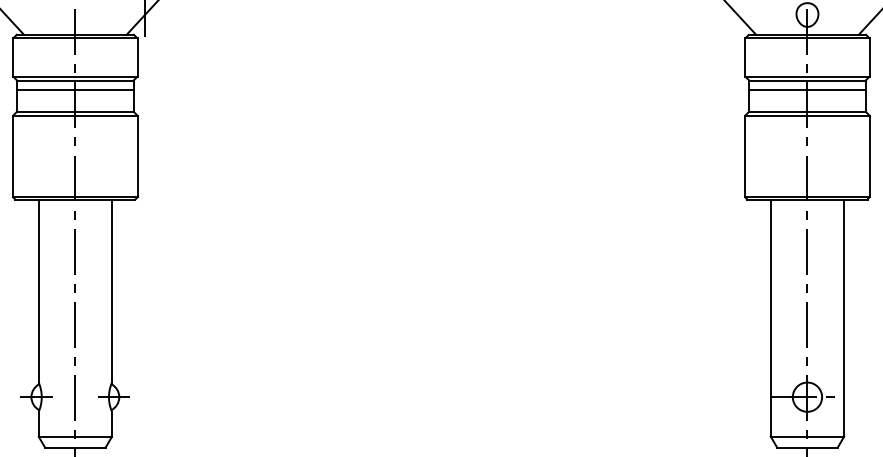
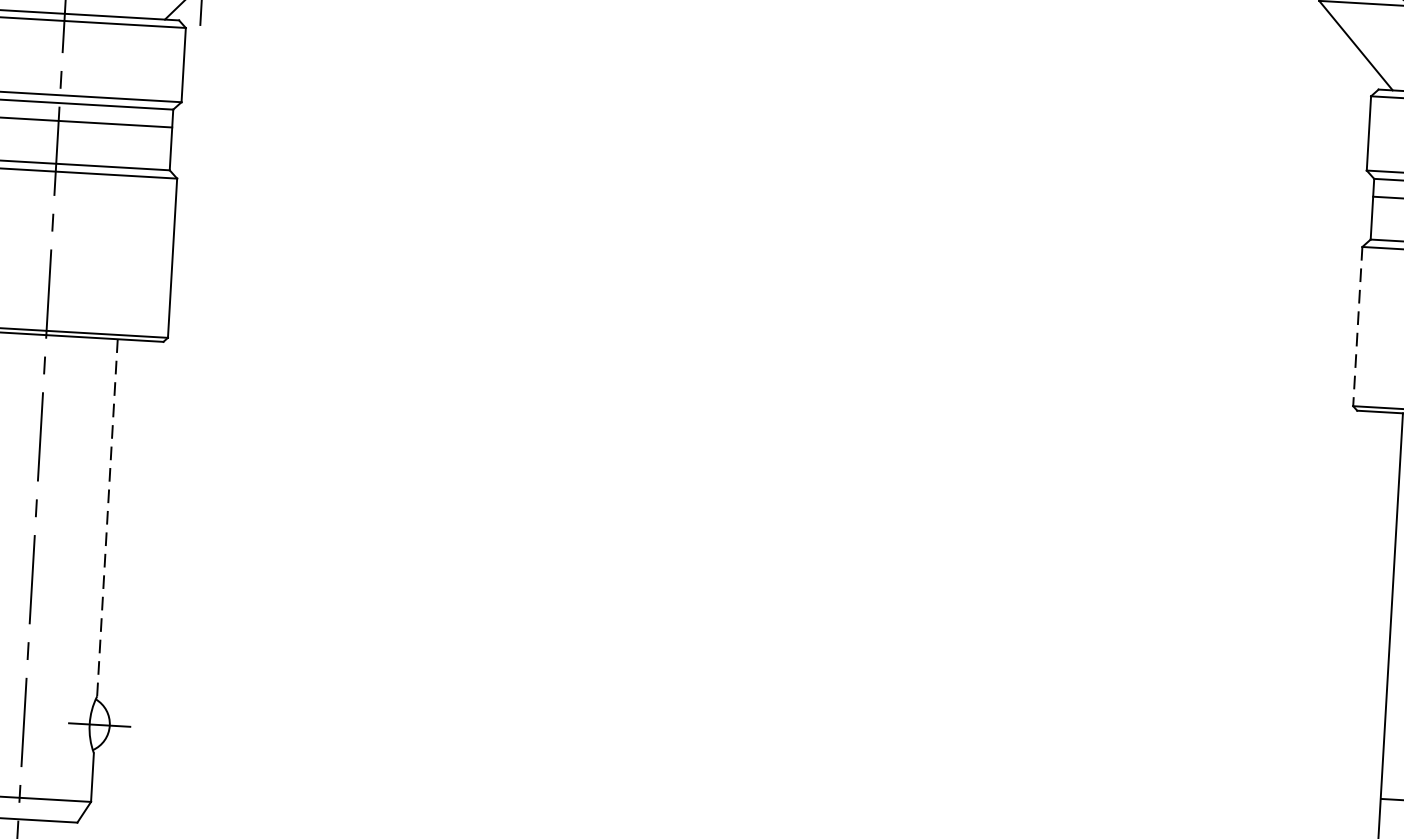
line: (745, 156) -> (1358, 326), solid -> dashed
line: (111, 291) -> (106, 518), solid -> dashed

